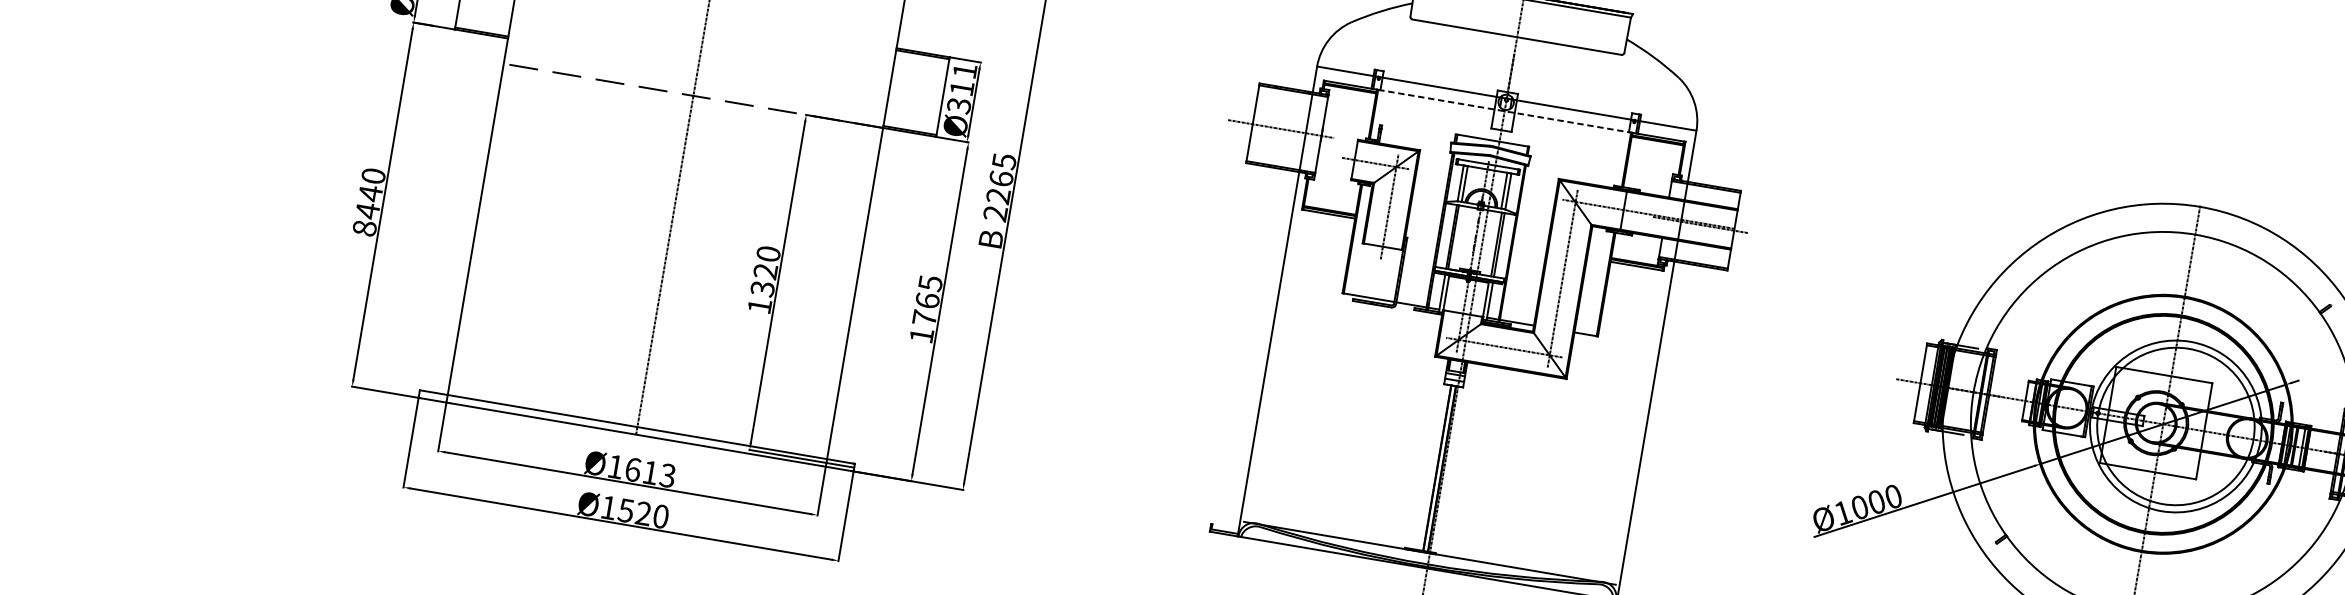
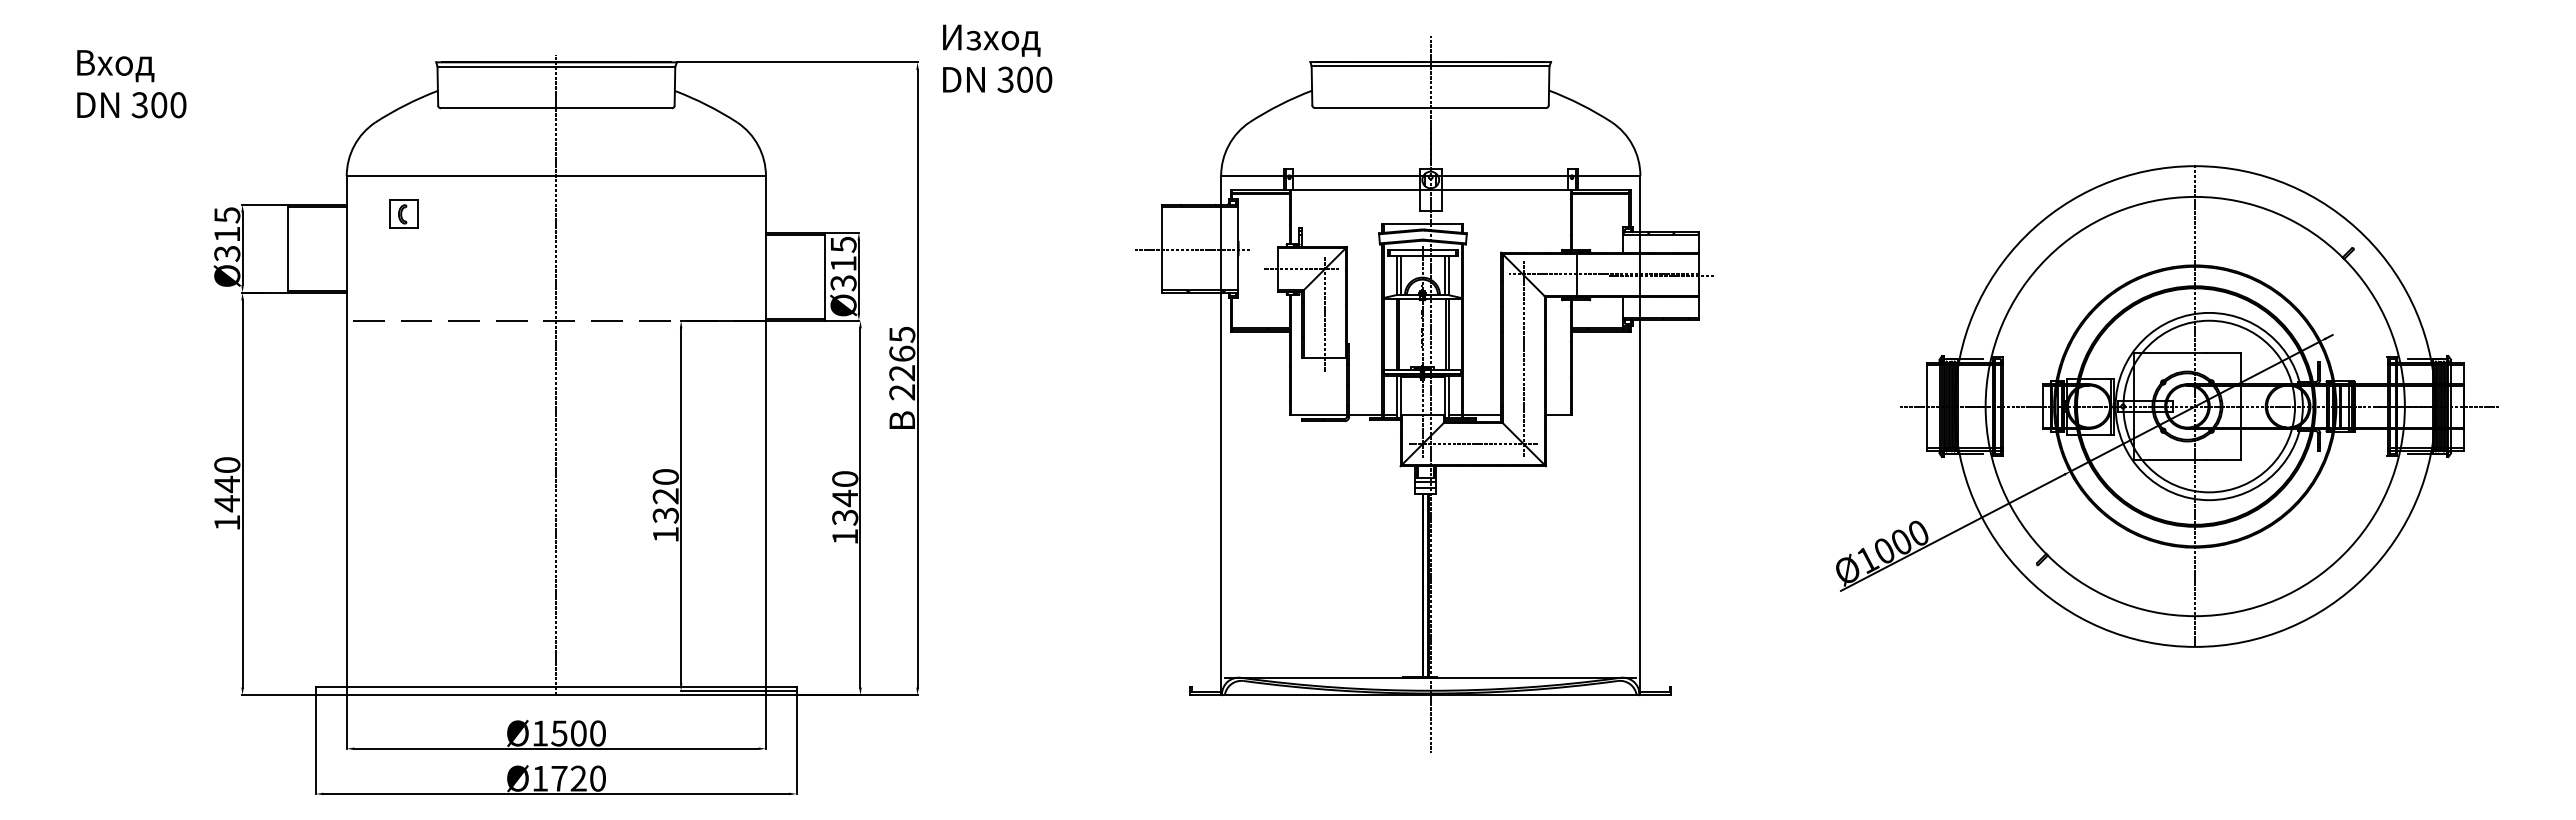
text: (964, 70) -> (843, 244), Ø311 -> Ø315
line: (1504, 110) -> (1430, 189), dashed -> solid
text: (365, 228) -> (227, 522), 8440 -> 1440
text: (927, 300) -> (845, 498), 1765 -> 1340
text: (650, 472) -> (578, 733), Ø1613 -> Ø1500
text: (626, 510) -> (559, 778), Ø1520 -> Ø1720

